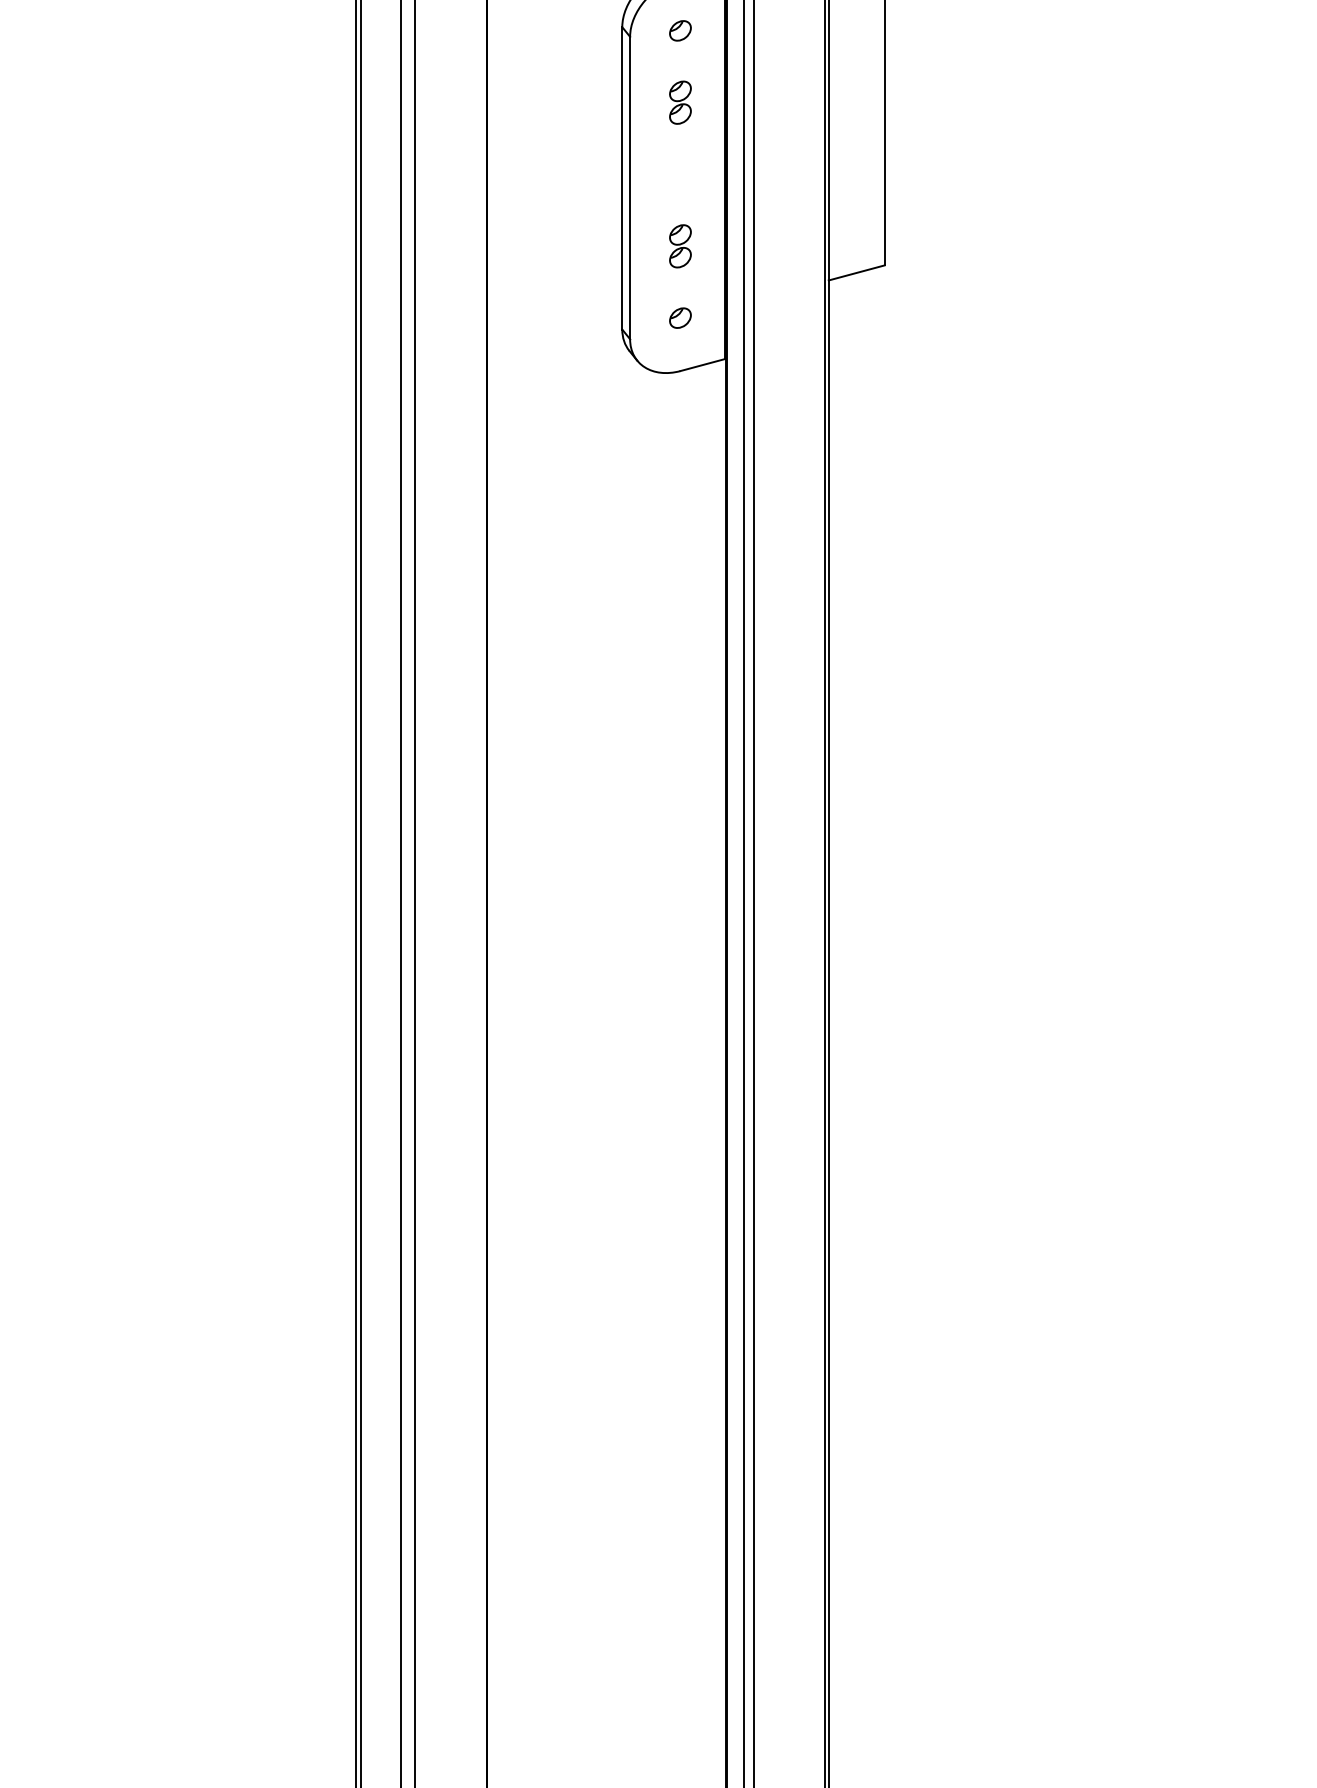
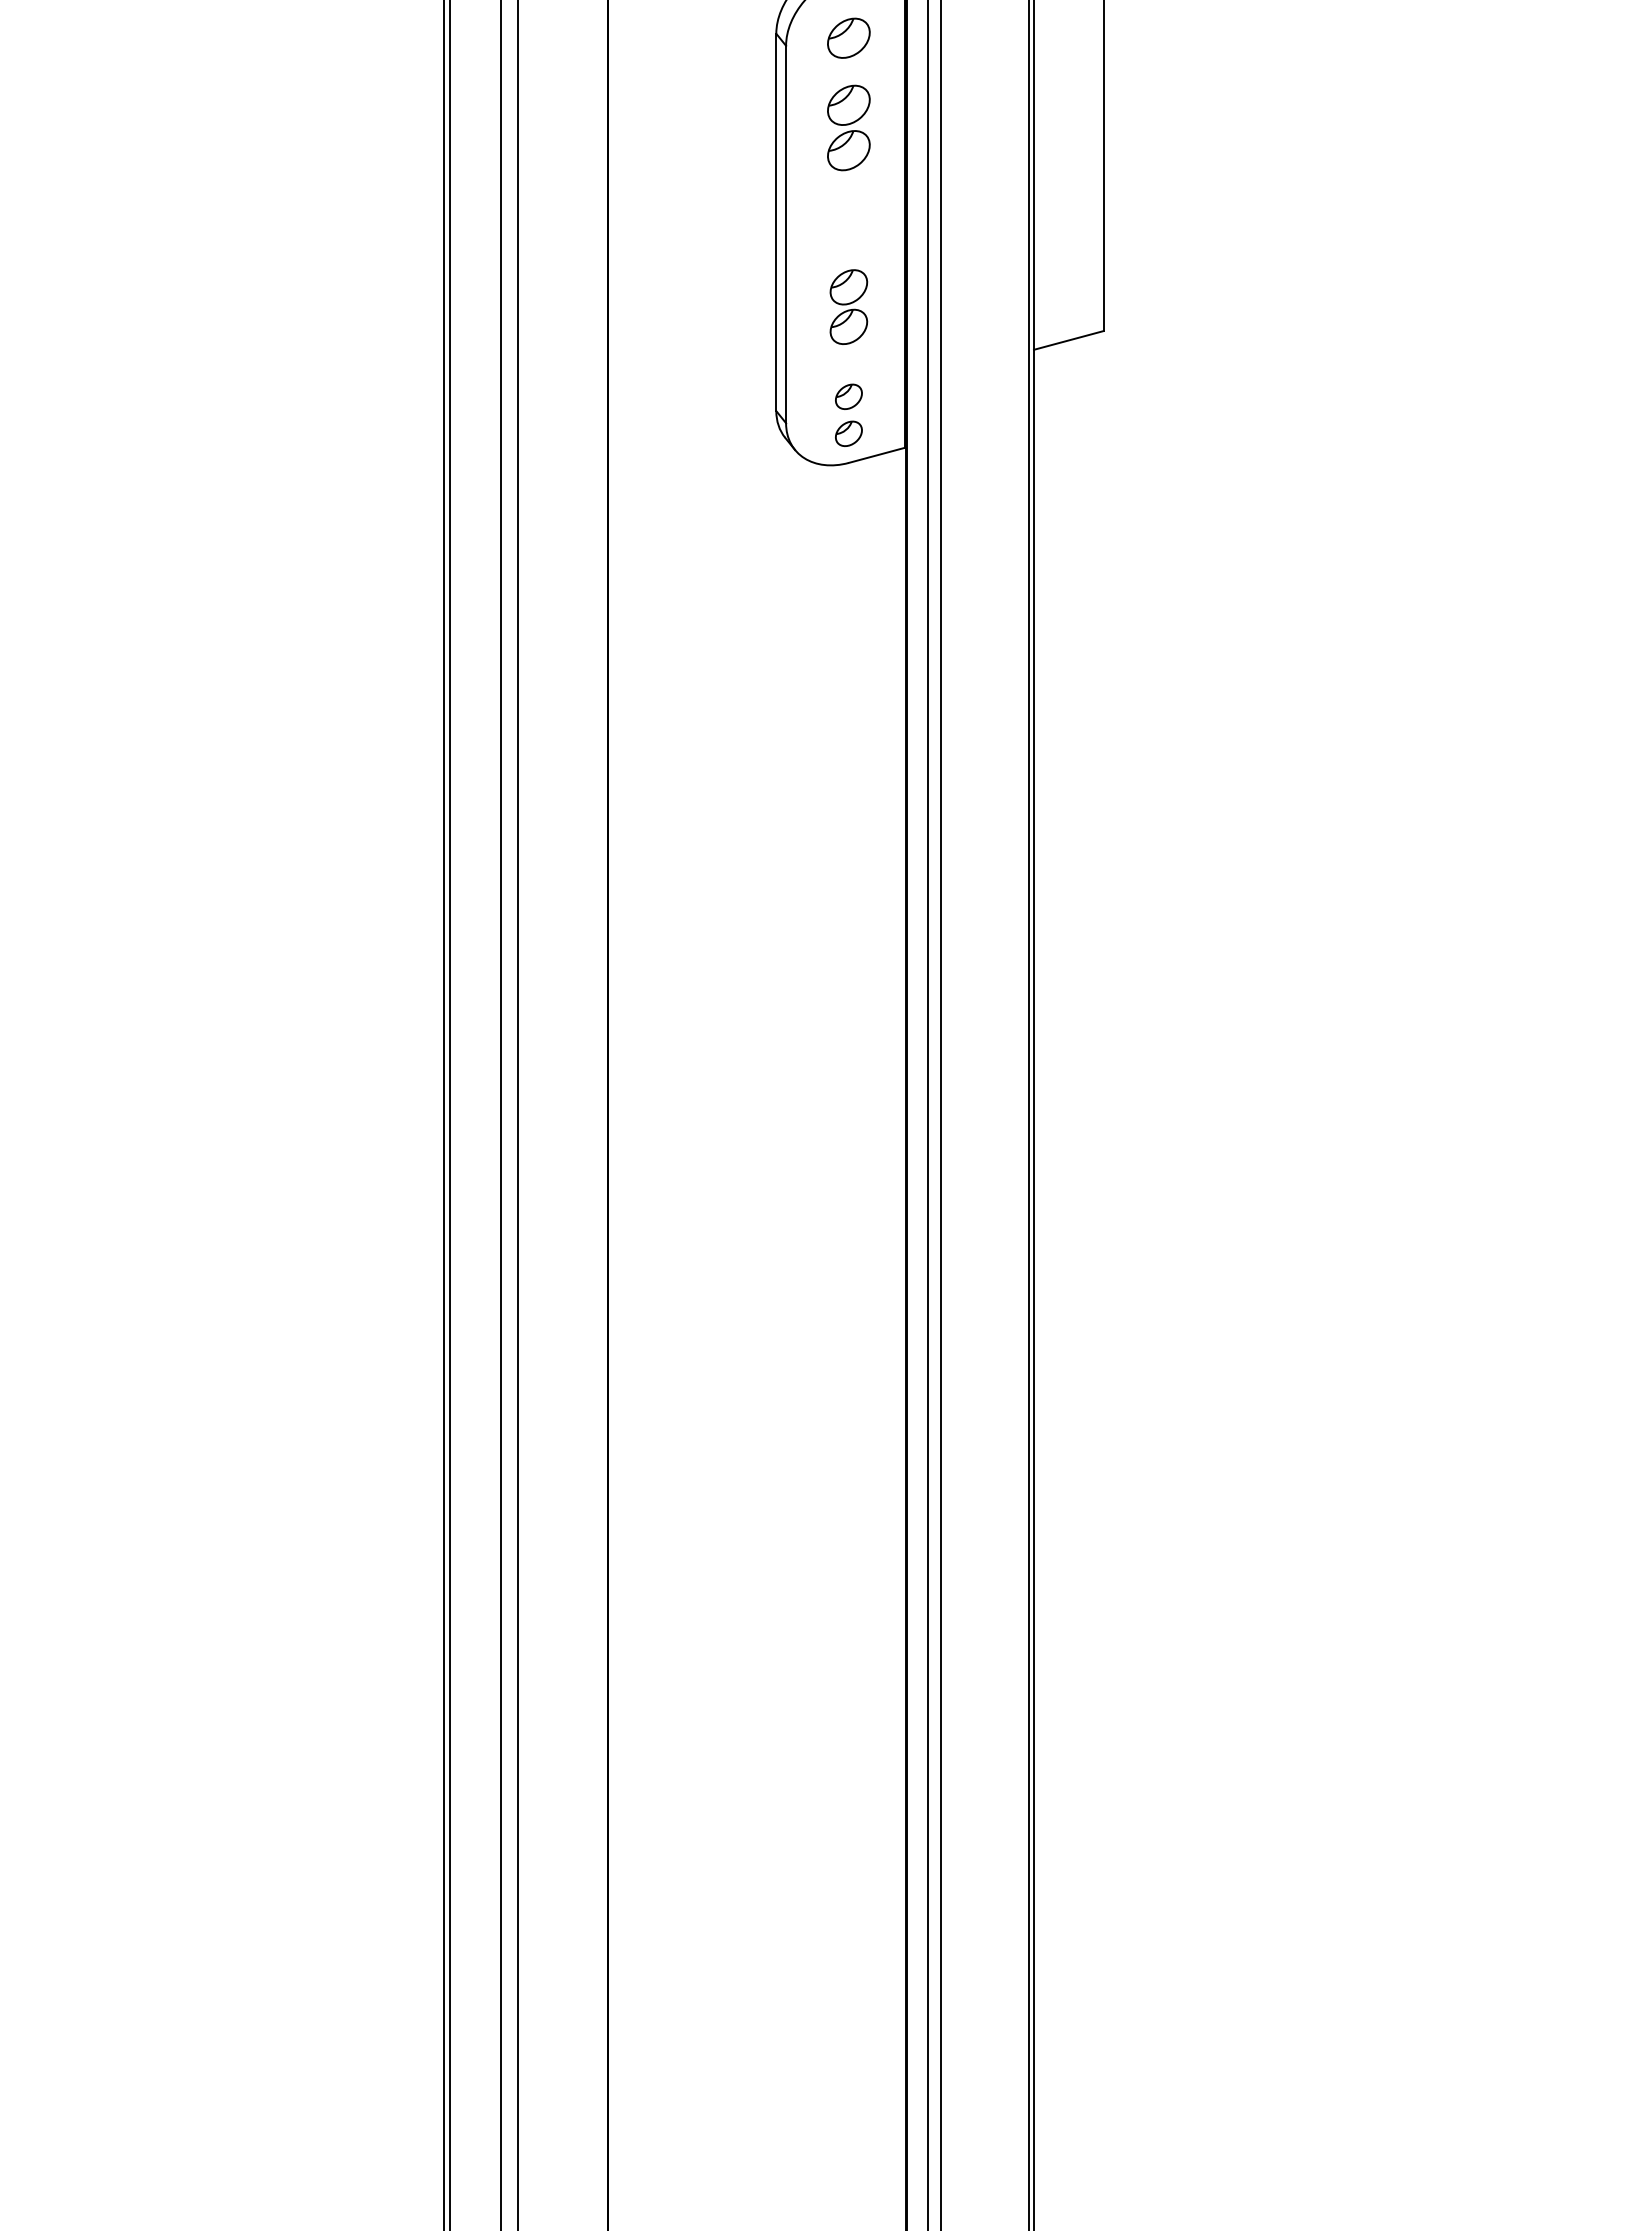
part: (680, 30) -> (848, 38), size x1.6
part: (680, 102) -> (848, 127), size x1.6
part: (680, 246) -> (848, 307), size x1.4
part: (680, 347) -> (848, 433), added

